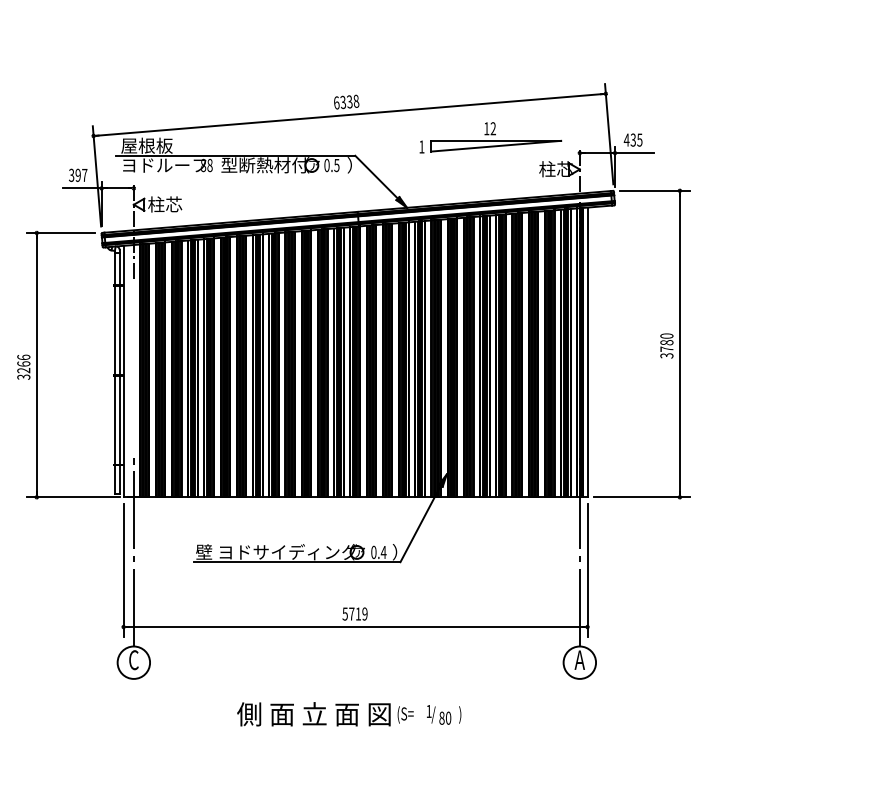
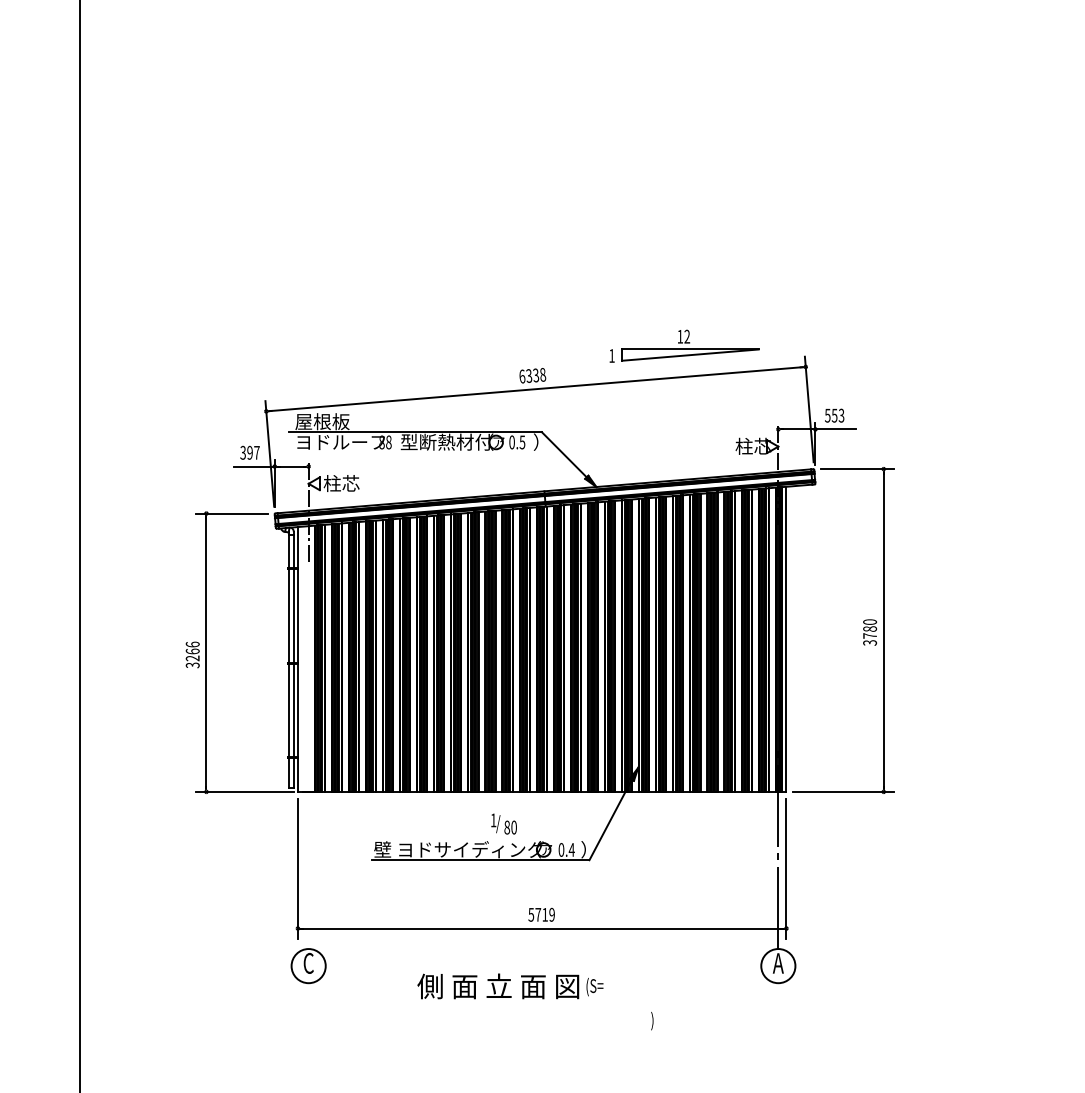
part: (490, 137) -> (684, 345), moved
text: (633, 139) -> (834, 415), 435 -> 553
line: (133, 552) -> (308, 849), removed
text: (325, 714) -> (510, 986), moved
text: (438, 714) -> (503, 823), moved

